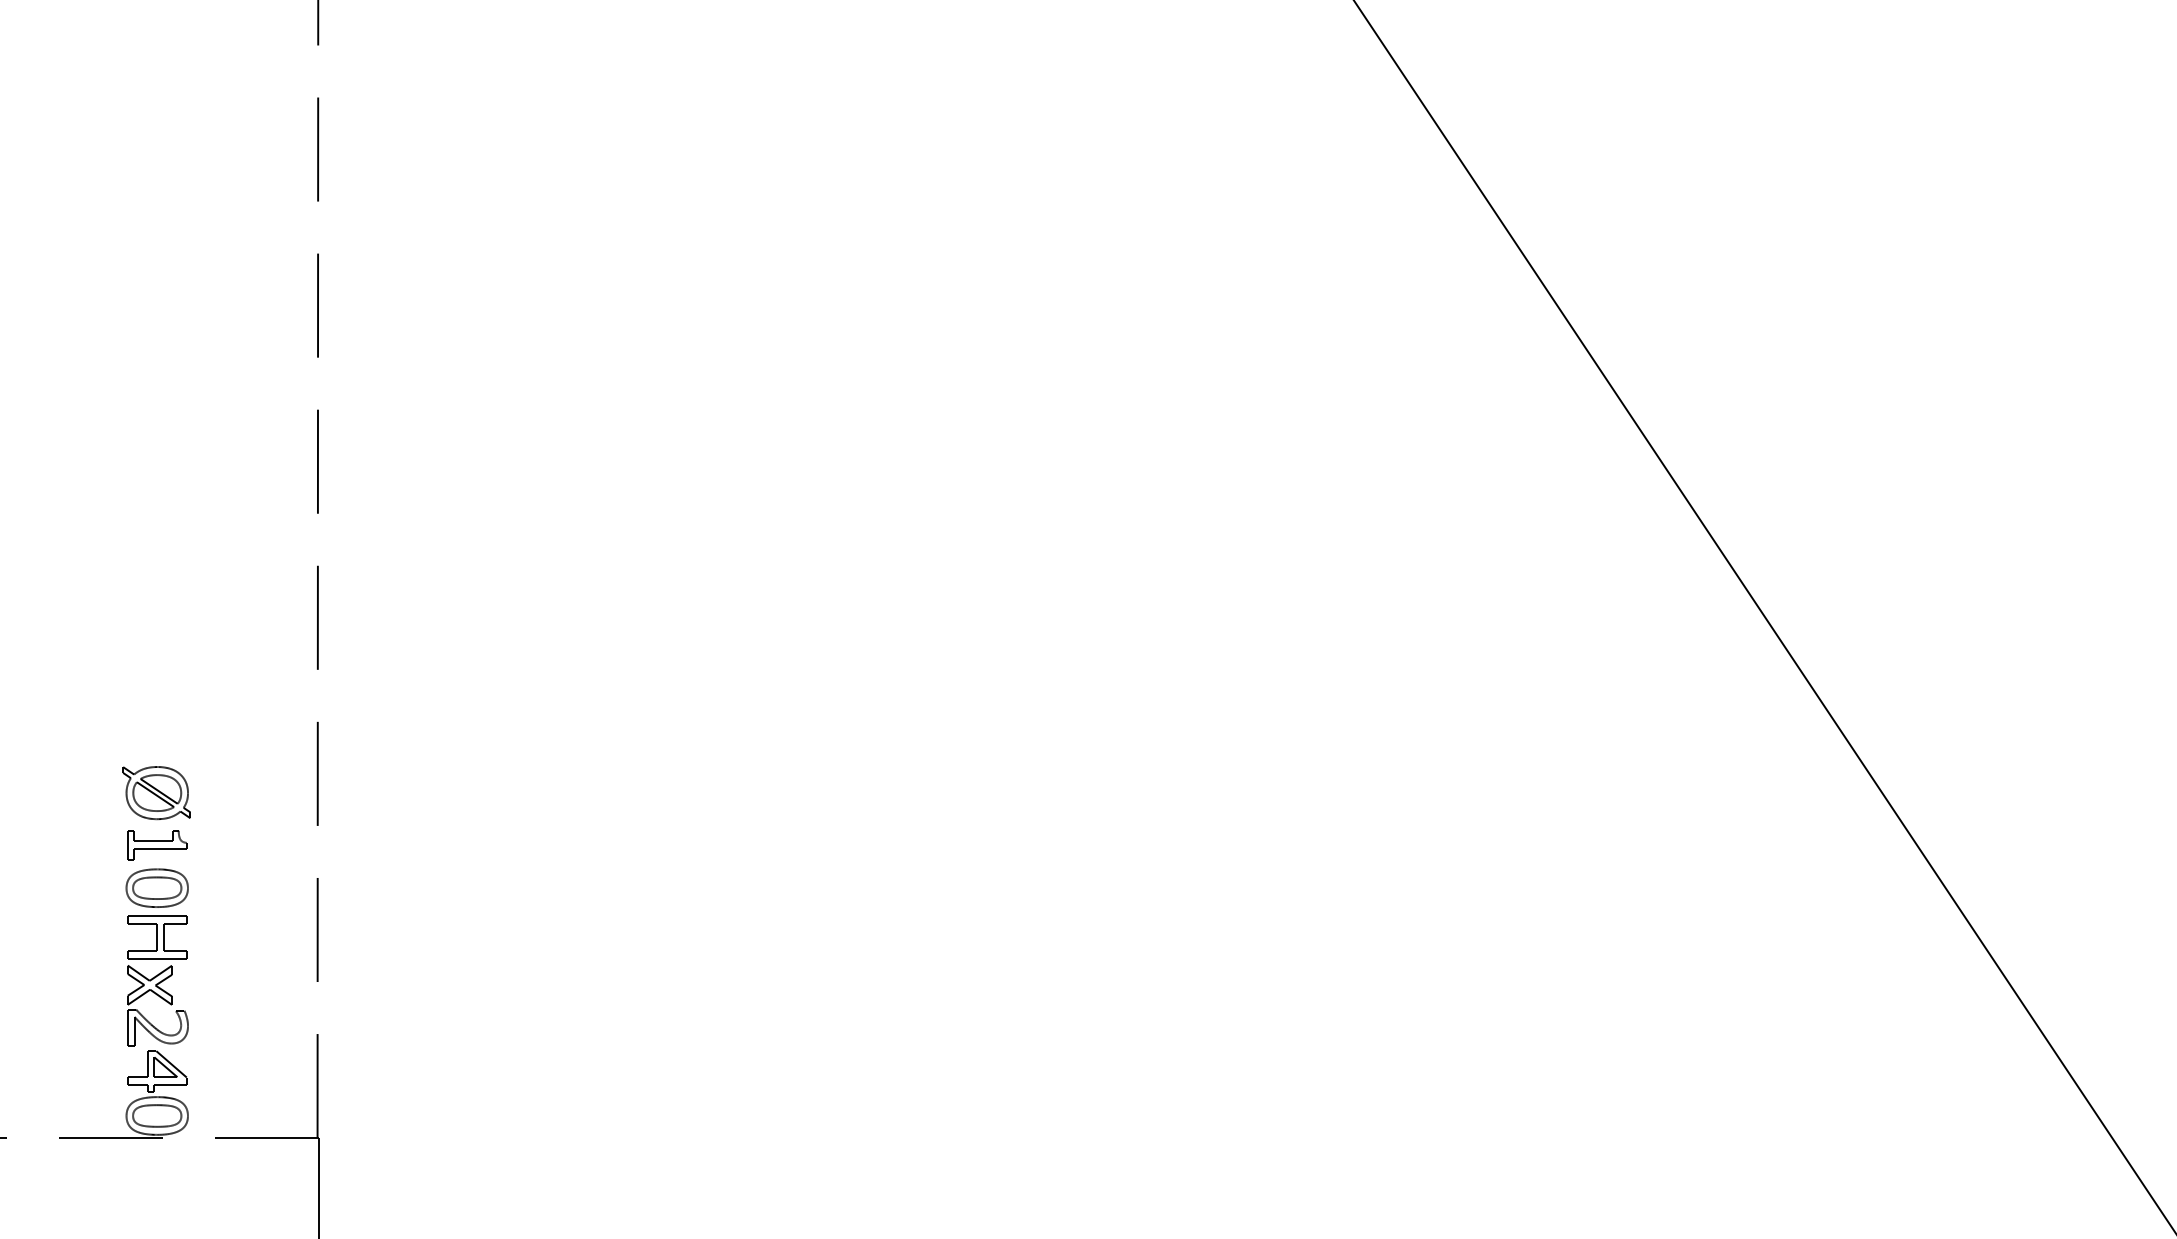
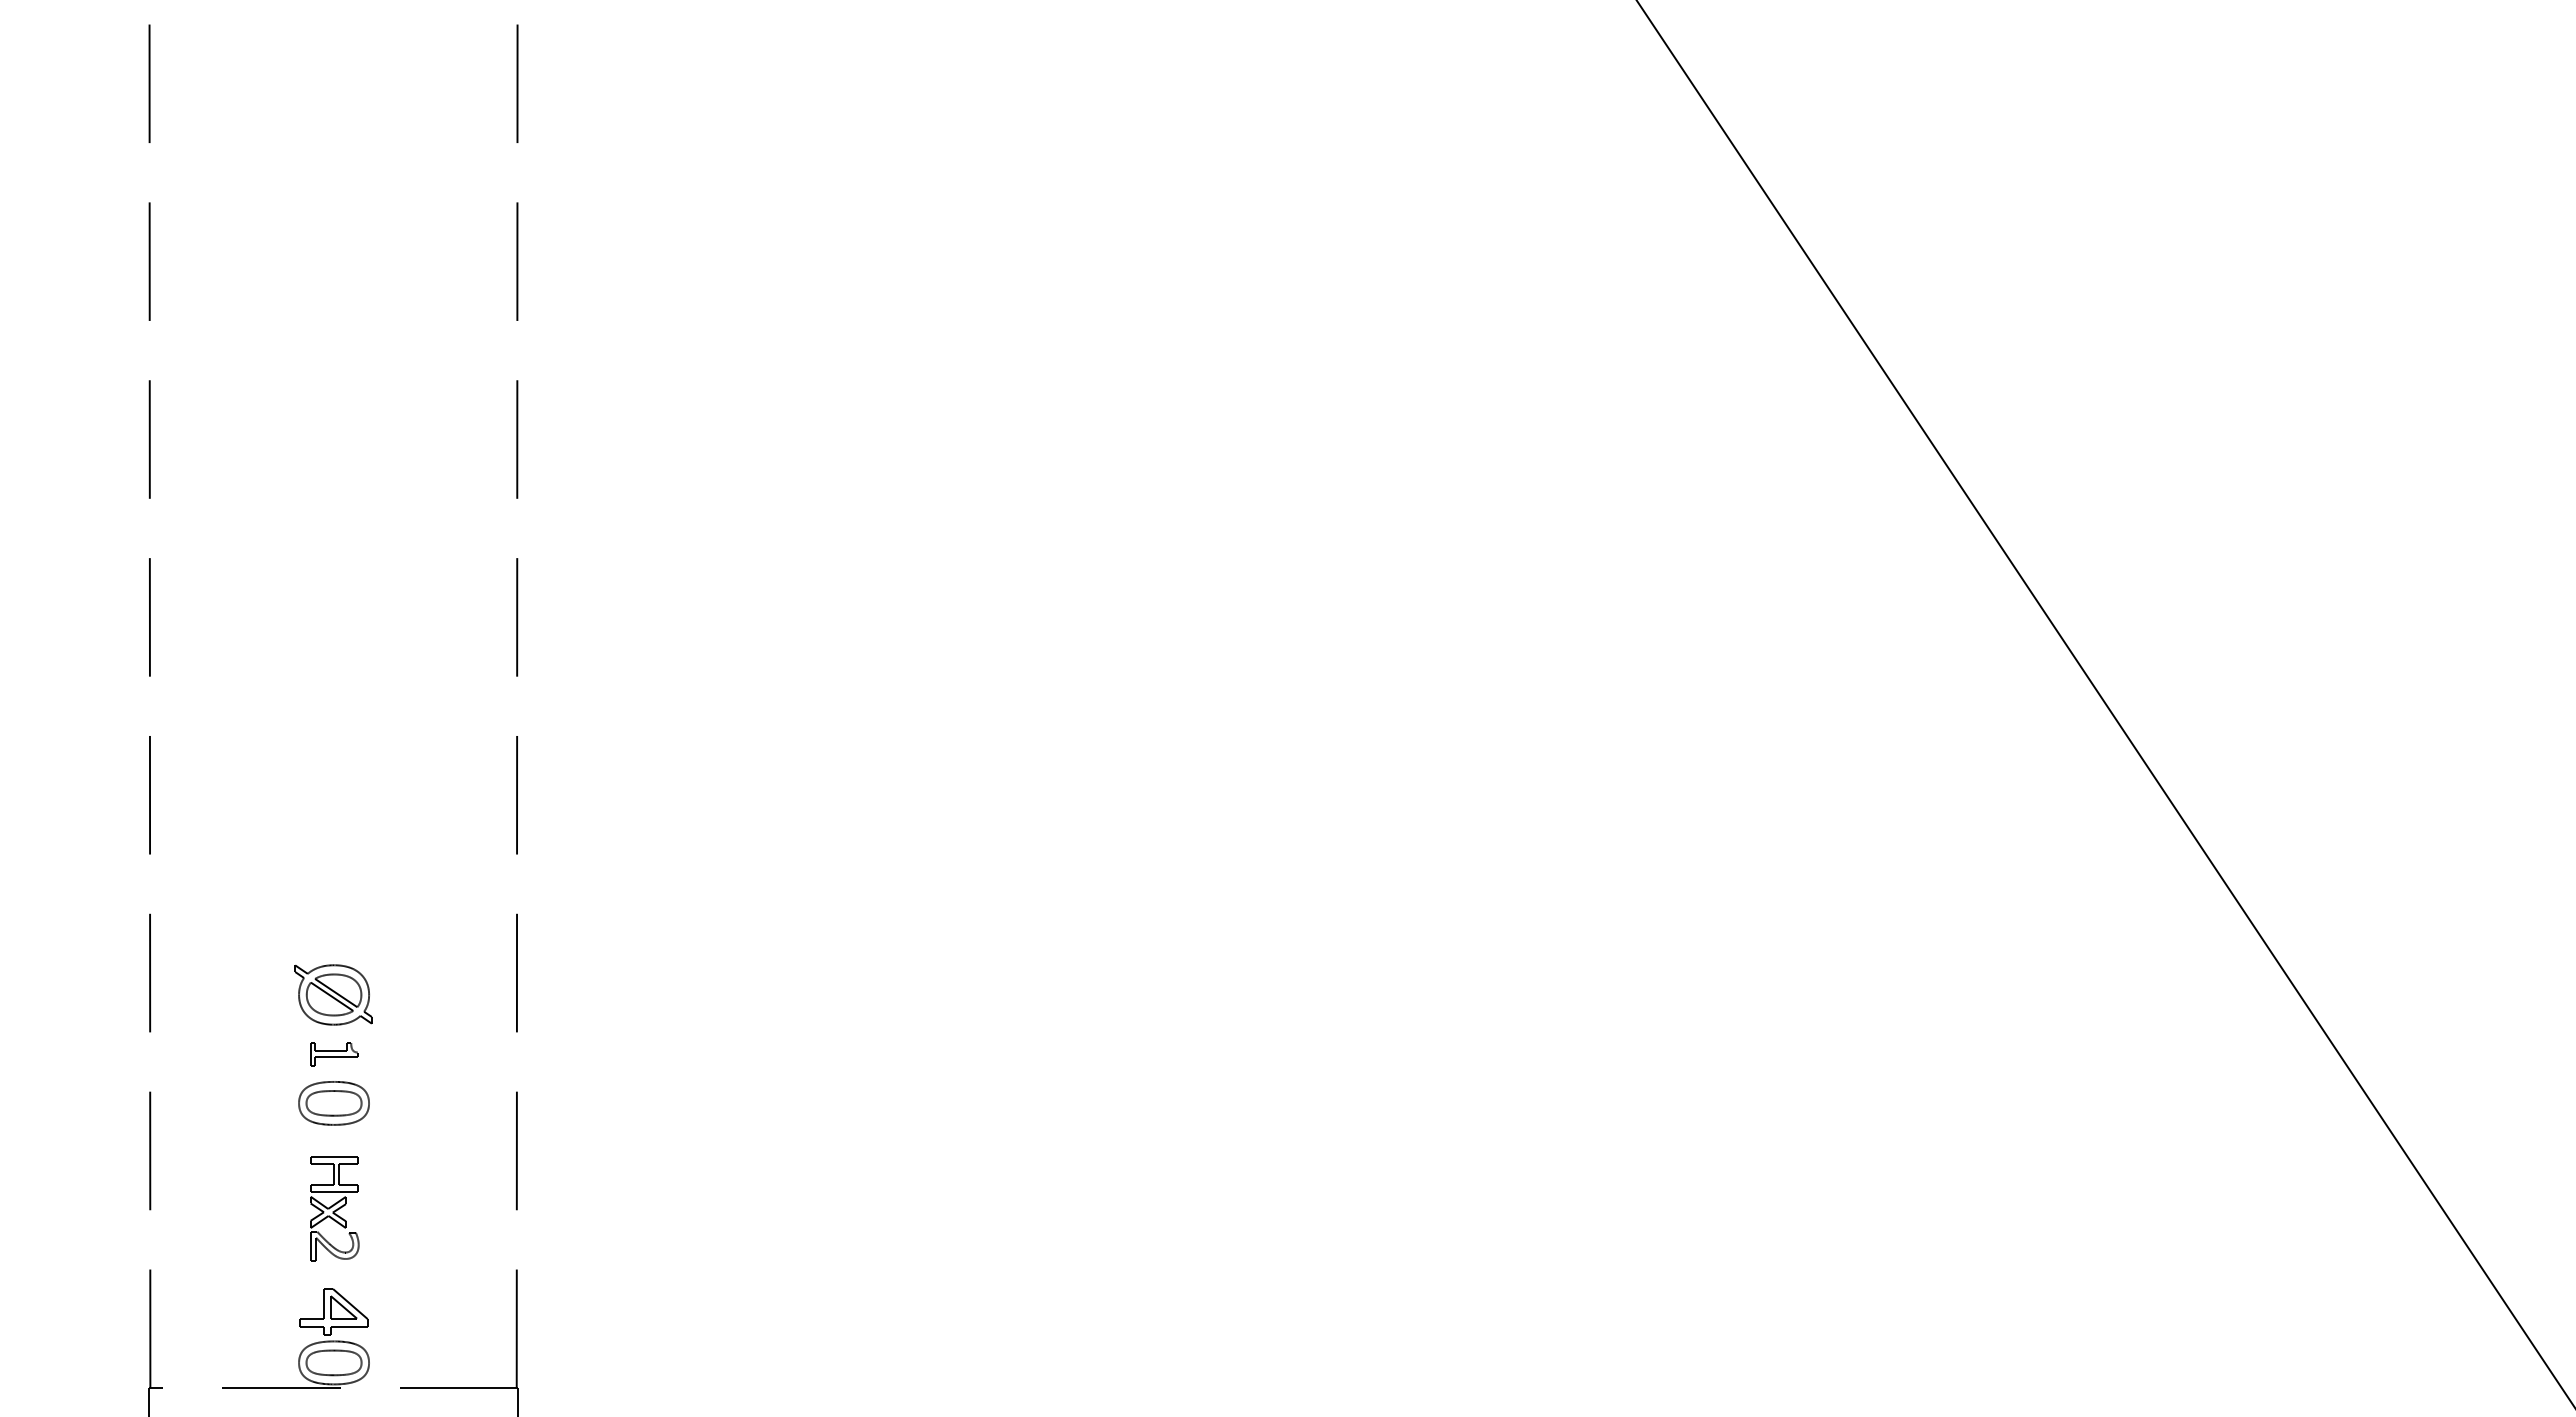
part: (156, 845) -> (333, 1054), size x0.7
part: (157, 980) -> (334, 1208), size x0.7

